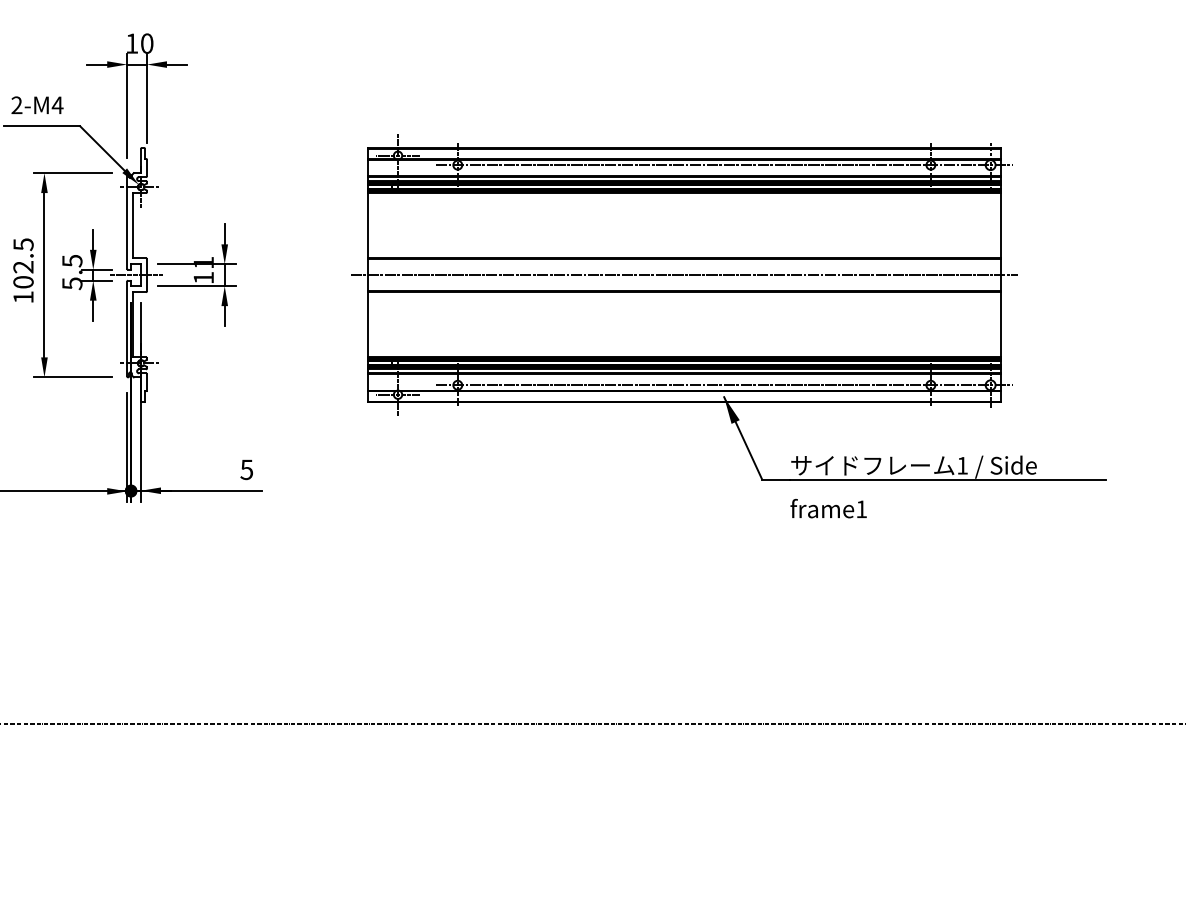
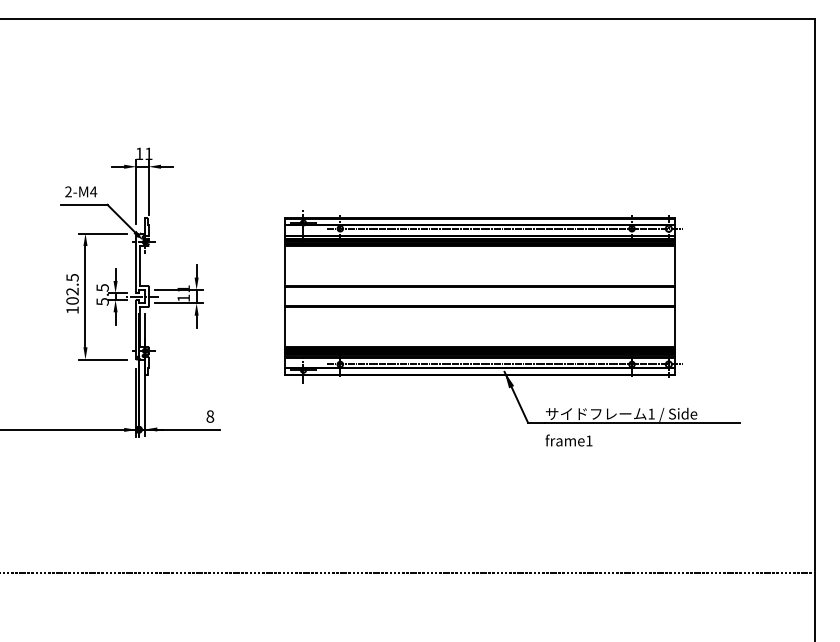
text: (146, 43) -> (148, 153), 10 -> 11
line: (683, 275) -> (479, 296), removed
text: (247, 469) -> (210, 416), 5 -> 8

